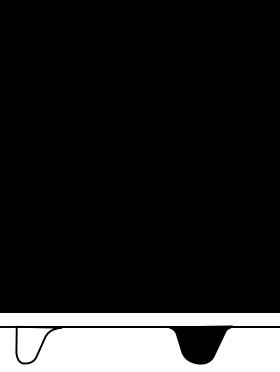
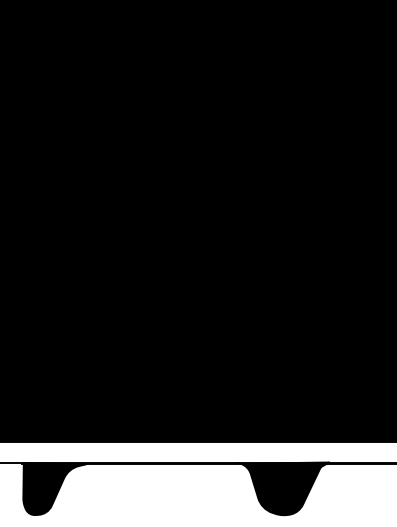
fill: (39, 345) -> (55, 489), added

